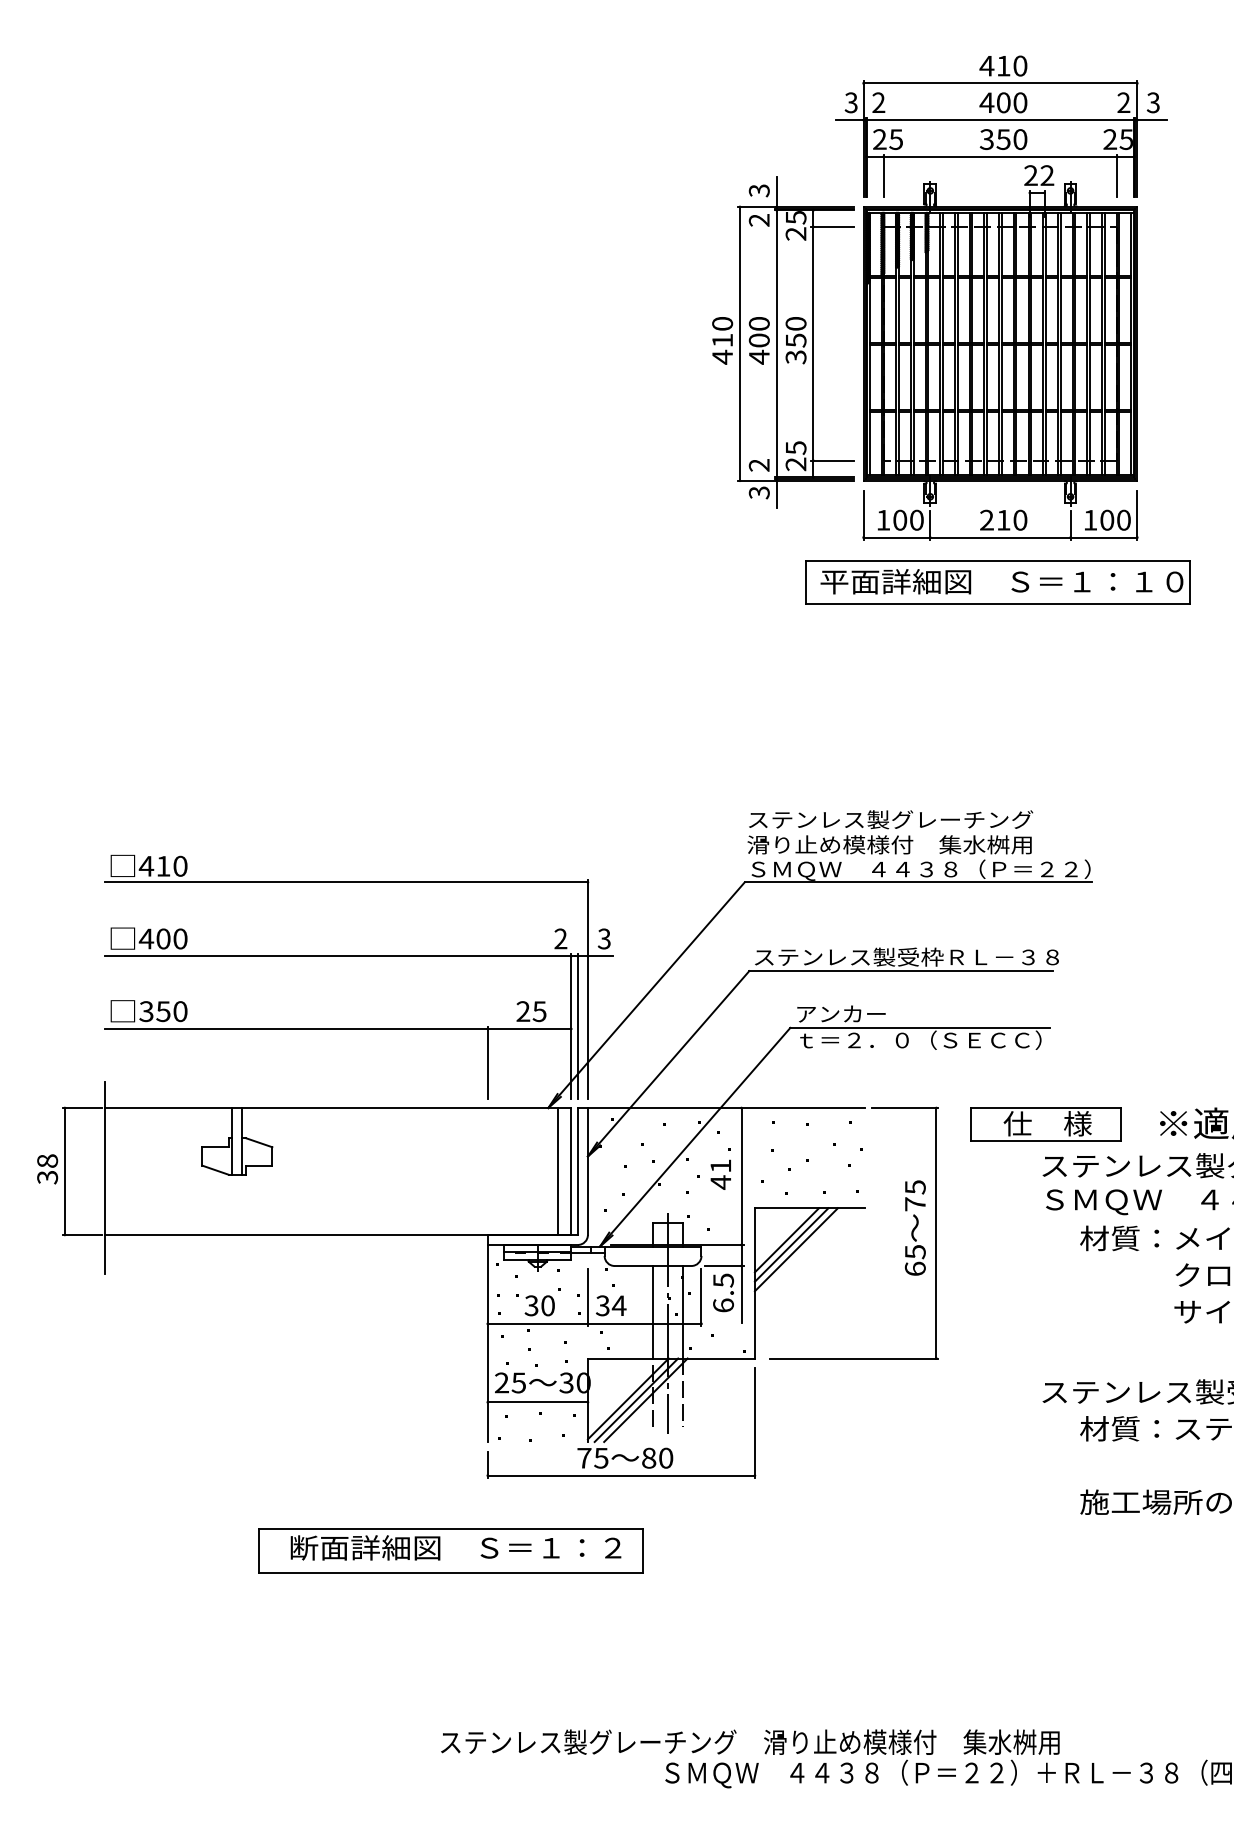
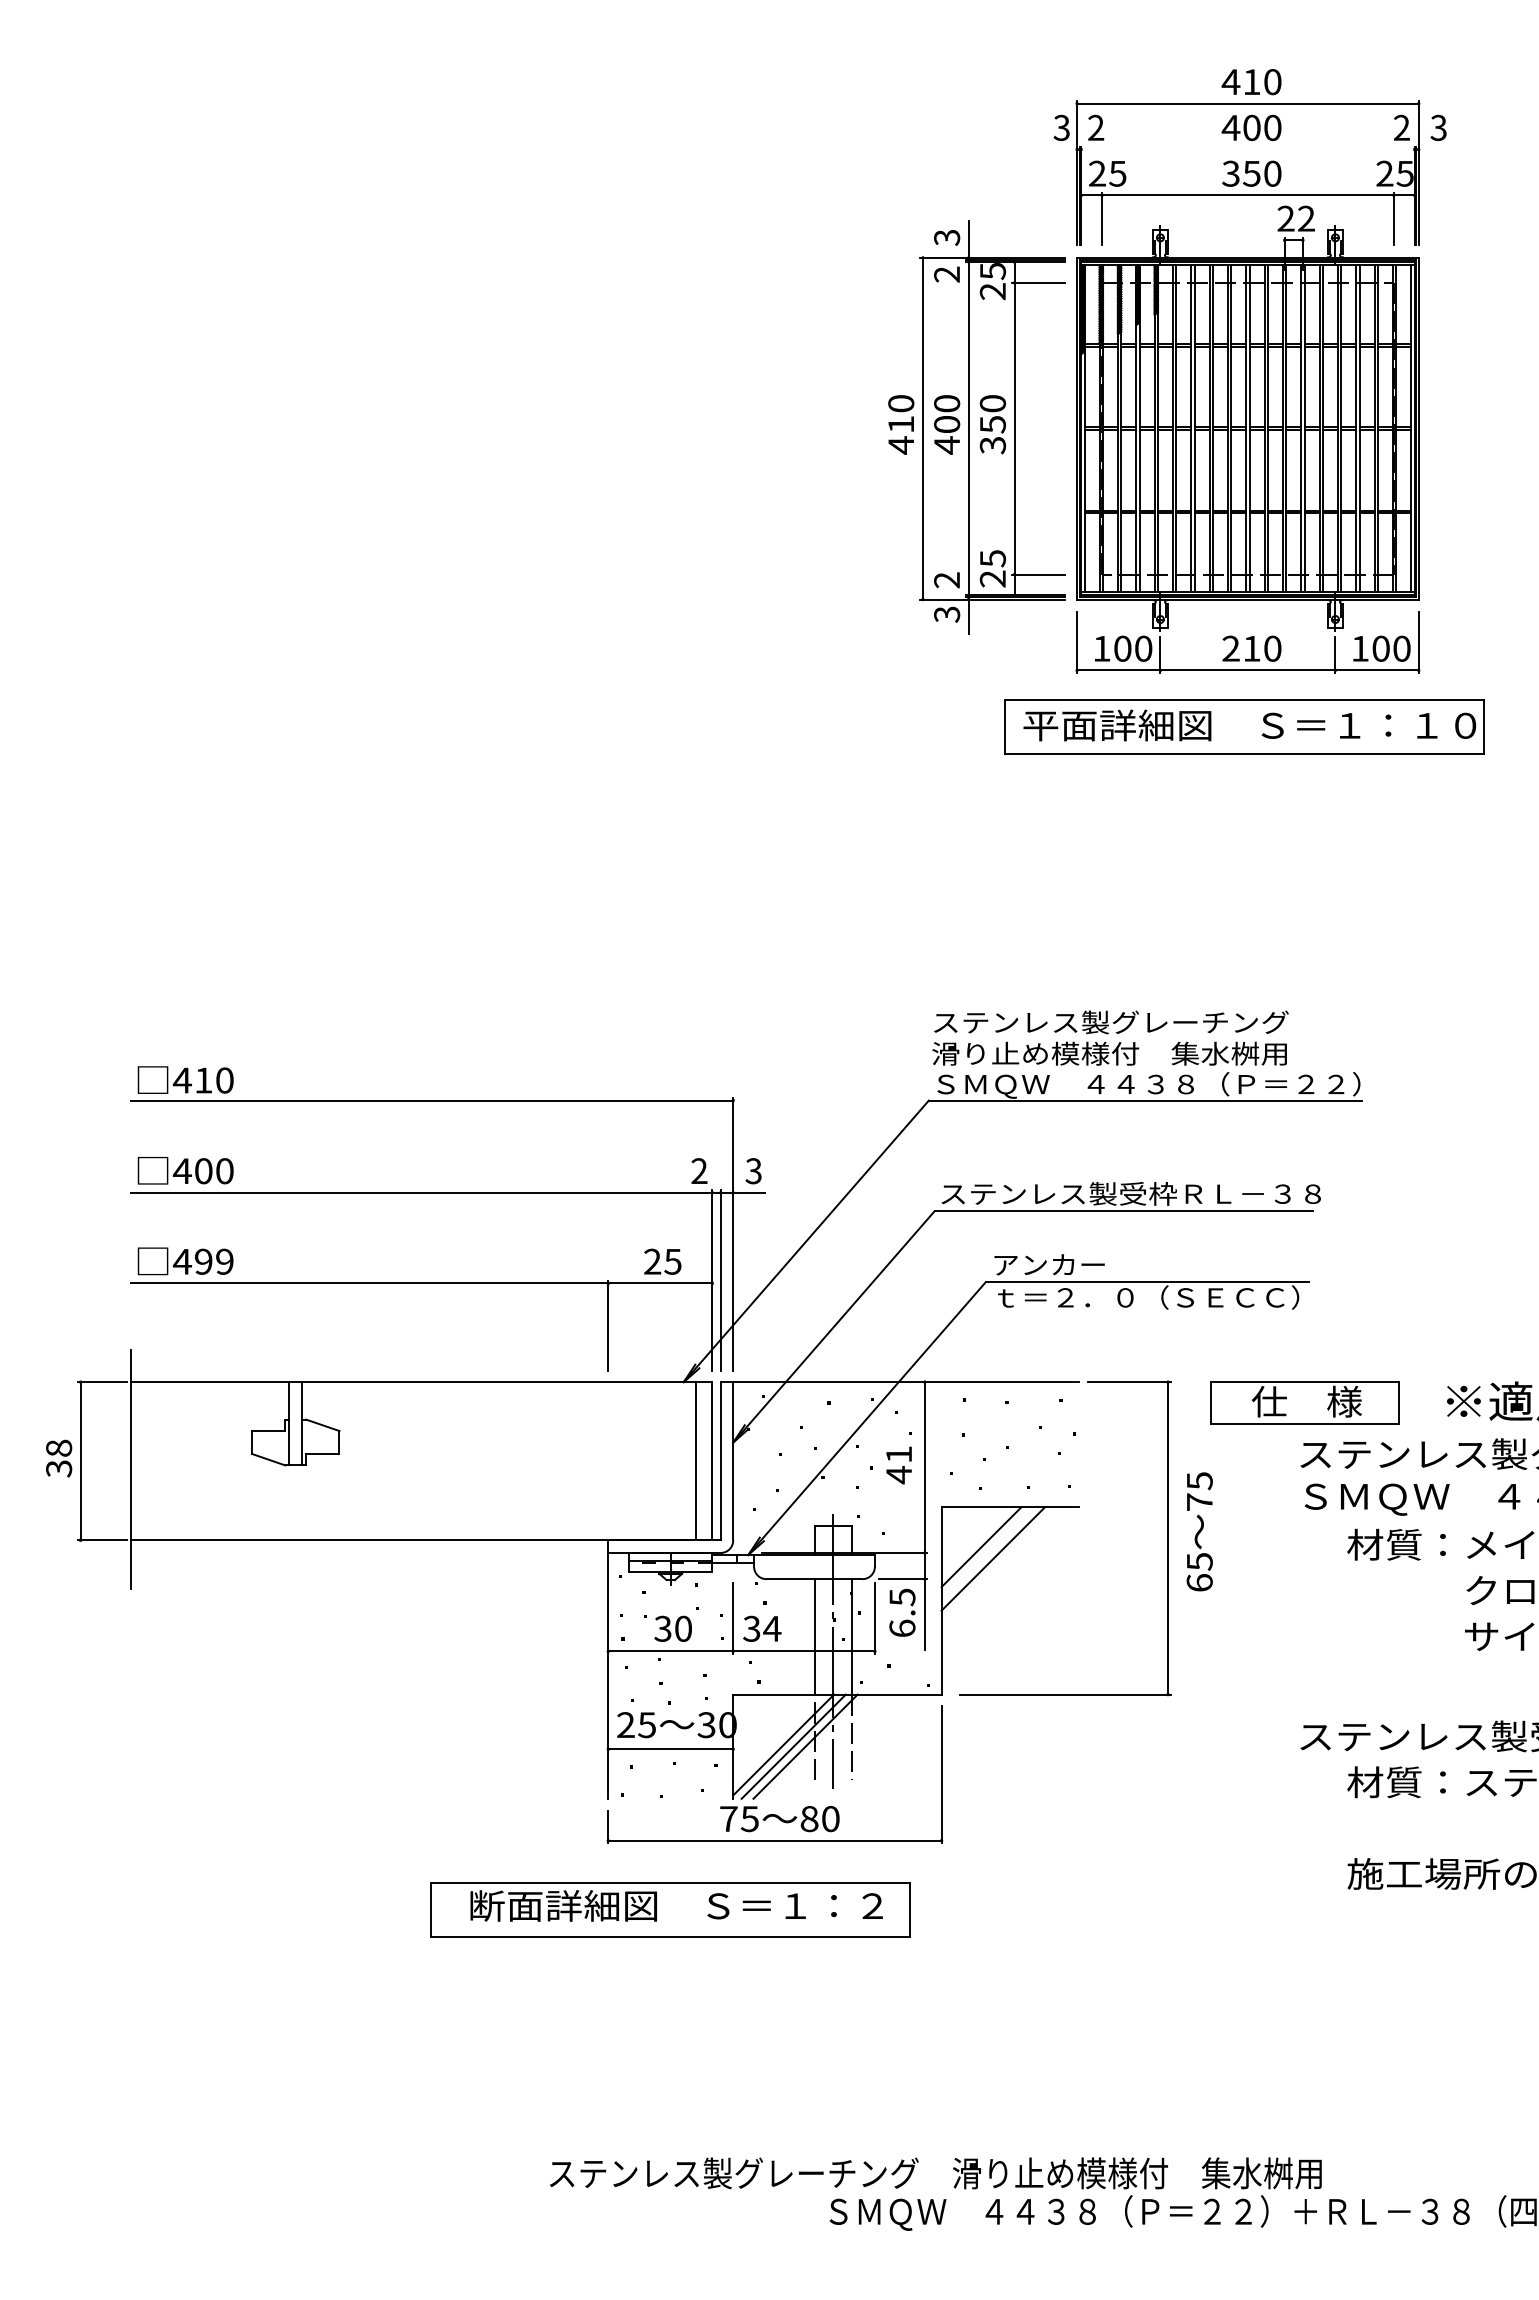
line: (1001, 120) -> (1249, 149), removed
text: (162, 1011) -> (202, 1261), 350 -> 499
text: (915, 1227) -> (1199, 1531), moved
line: (791, 1244) -> (987, 1552), removed
part: (451, 1550) -> (670, 1909), moved

